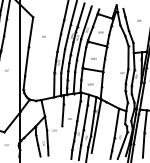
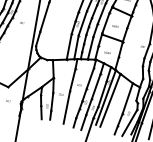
line: (101, 128) -> (110, 100), added
line: (61, 141) -> (66, 107), added

